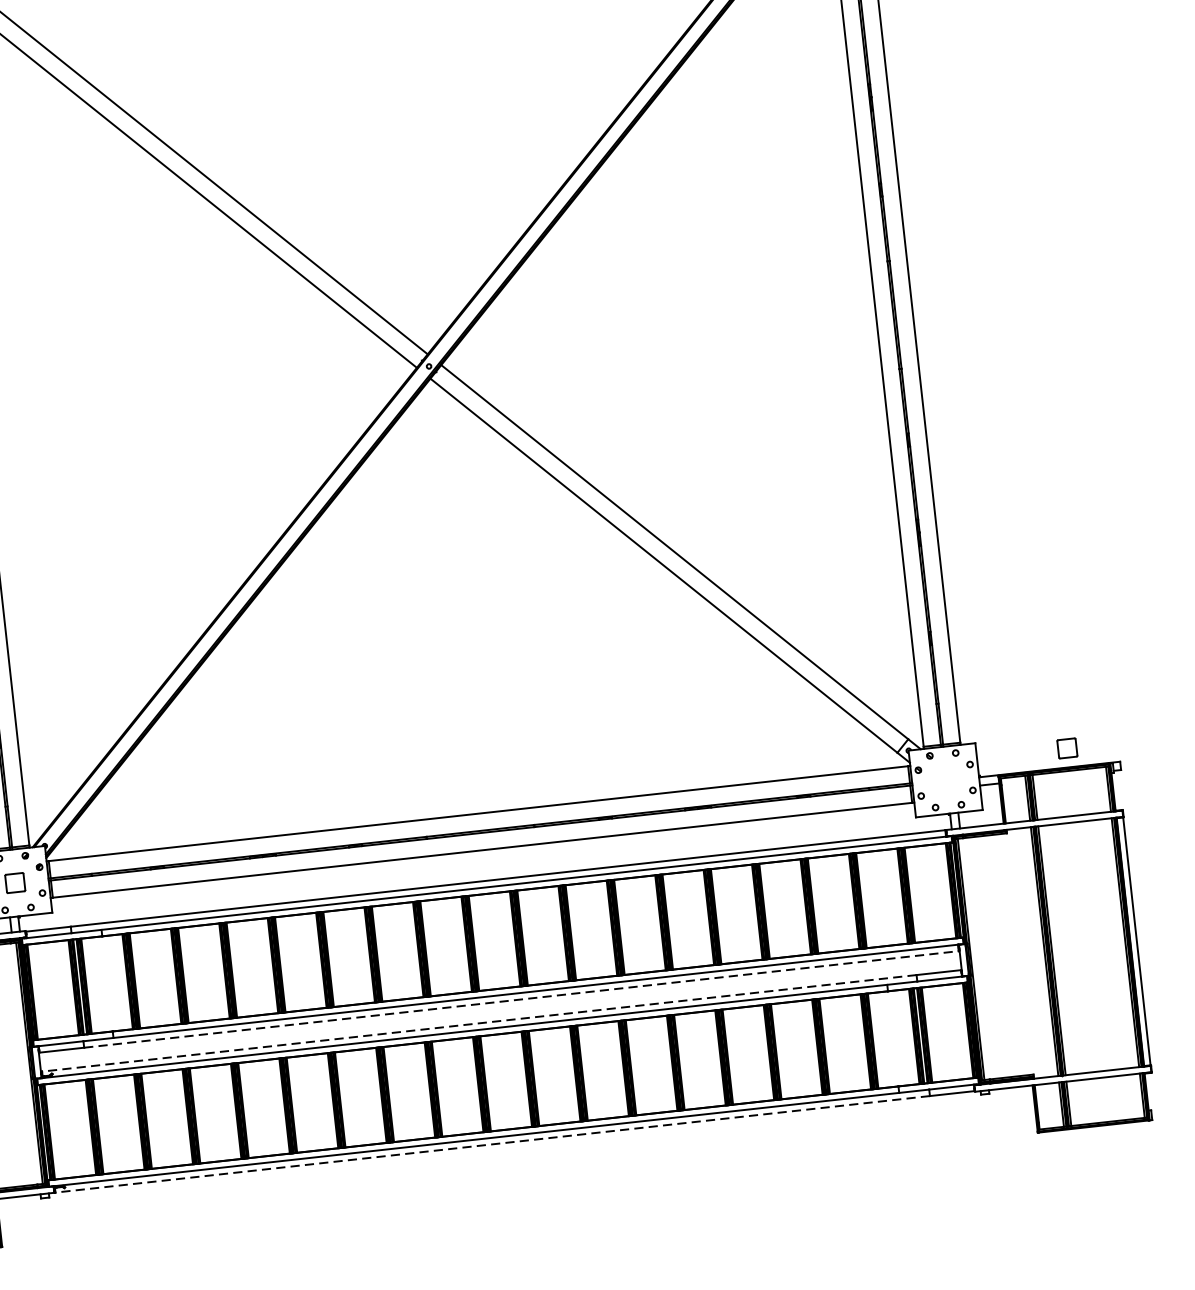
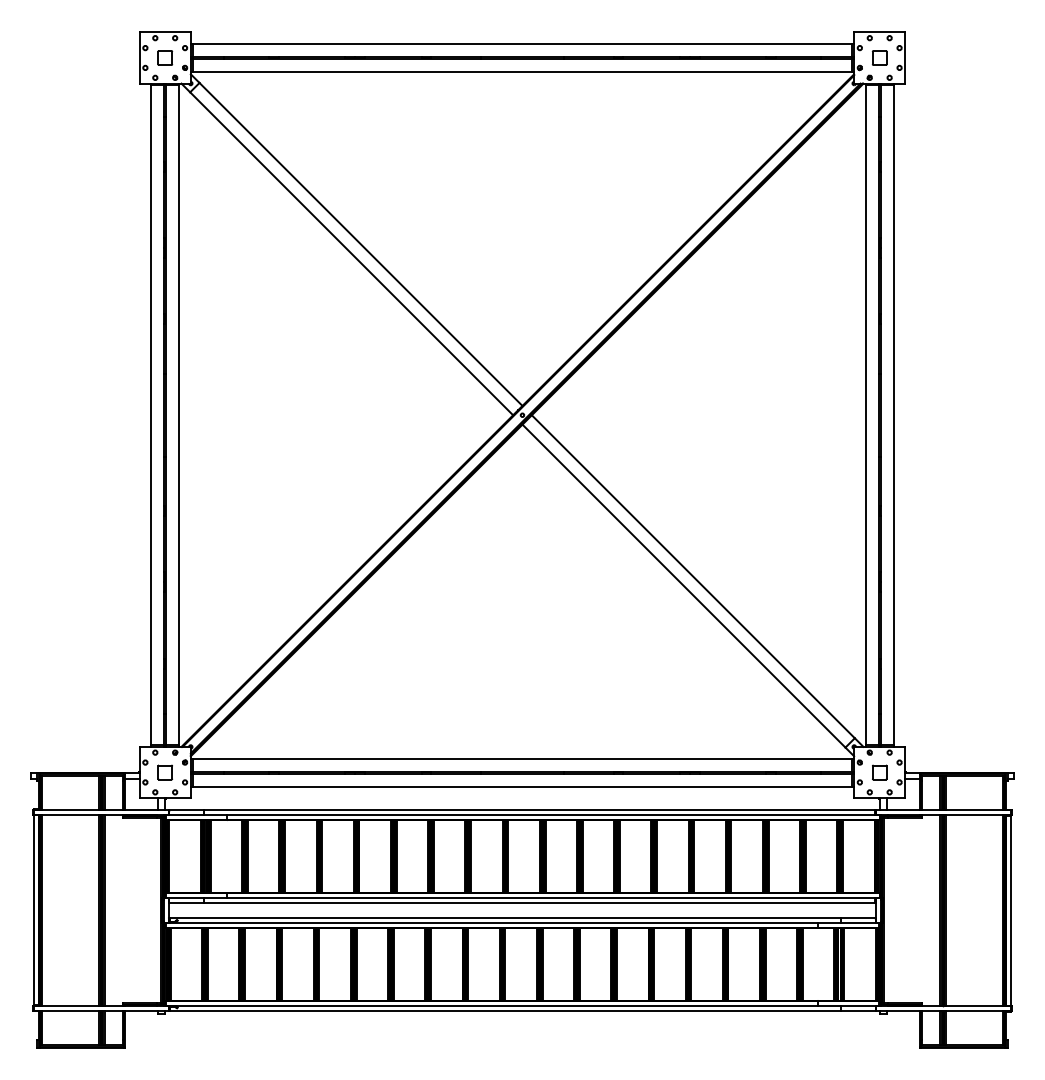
part: (1067, 748) -> (879, 772), moved
line: (521, 999) -> (539, 903), dashed -> solid
line: (479, 1022) -> (505, 917), dashed -> solid
line: (492, 1144) -> (505, 1010), dashed -> solid

